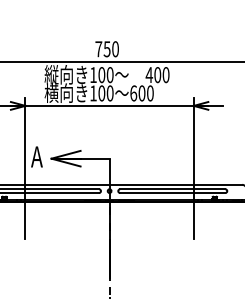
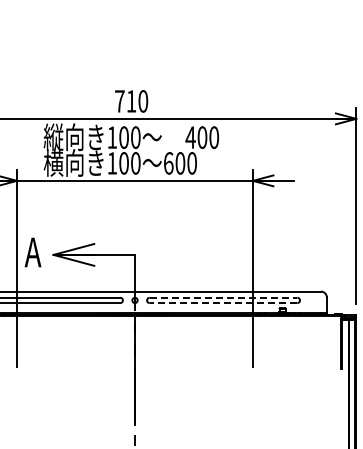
text: (107, 49) -> (131, 101), 750 -> 710
line: (172, 189) -> (223, 297), solid -> dashed
line: (172, 193) -> (223, 303), solid -> dashed

